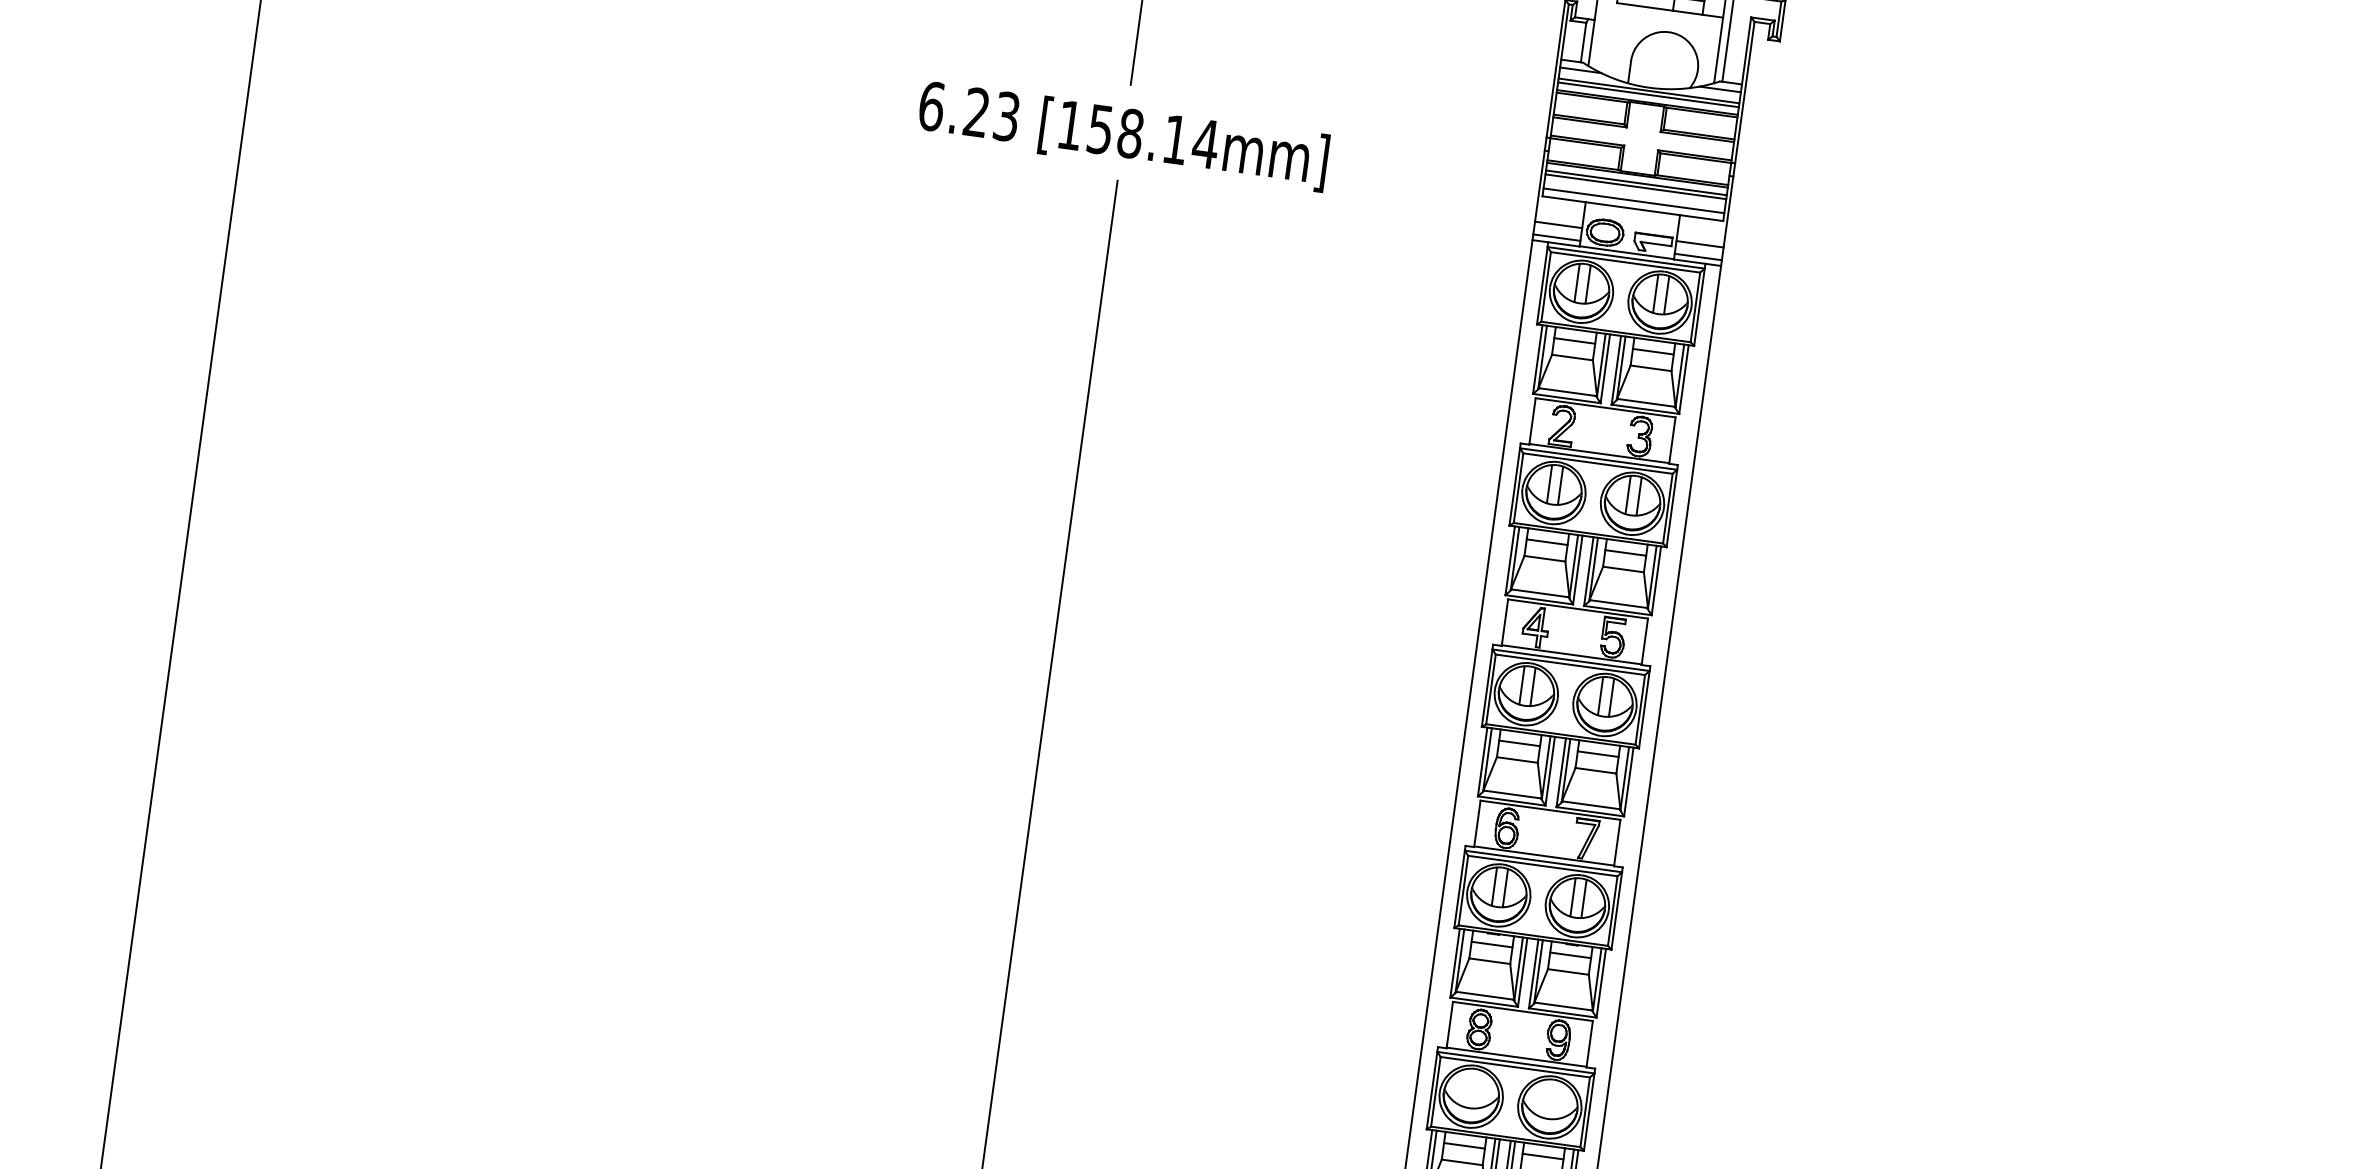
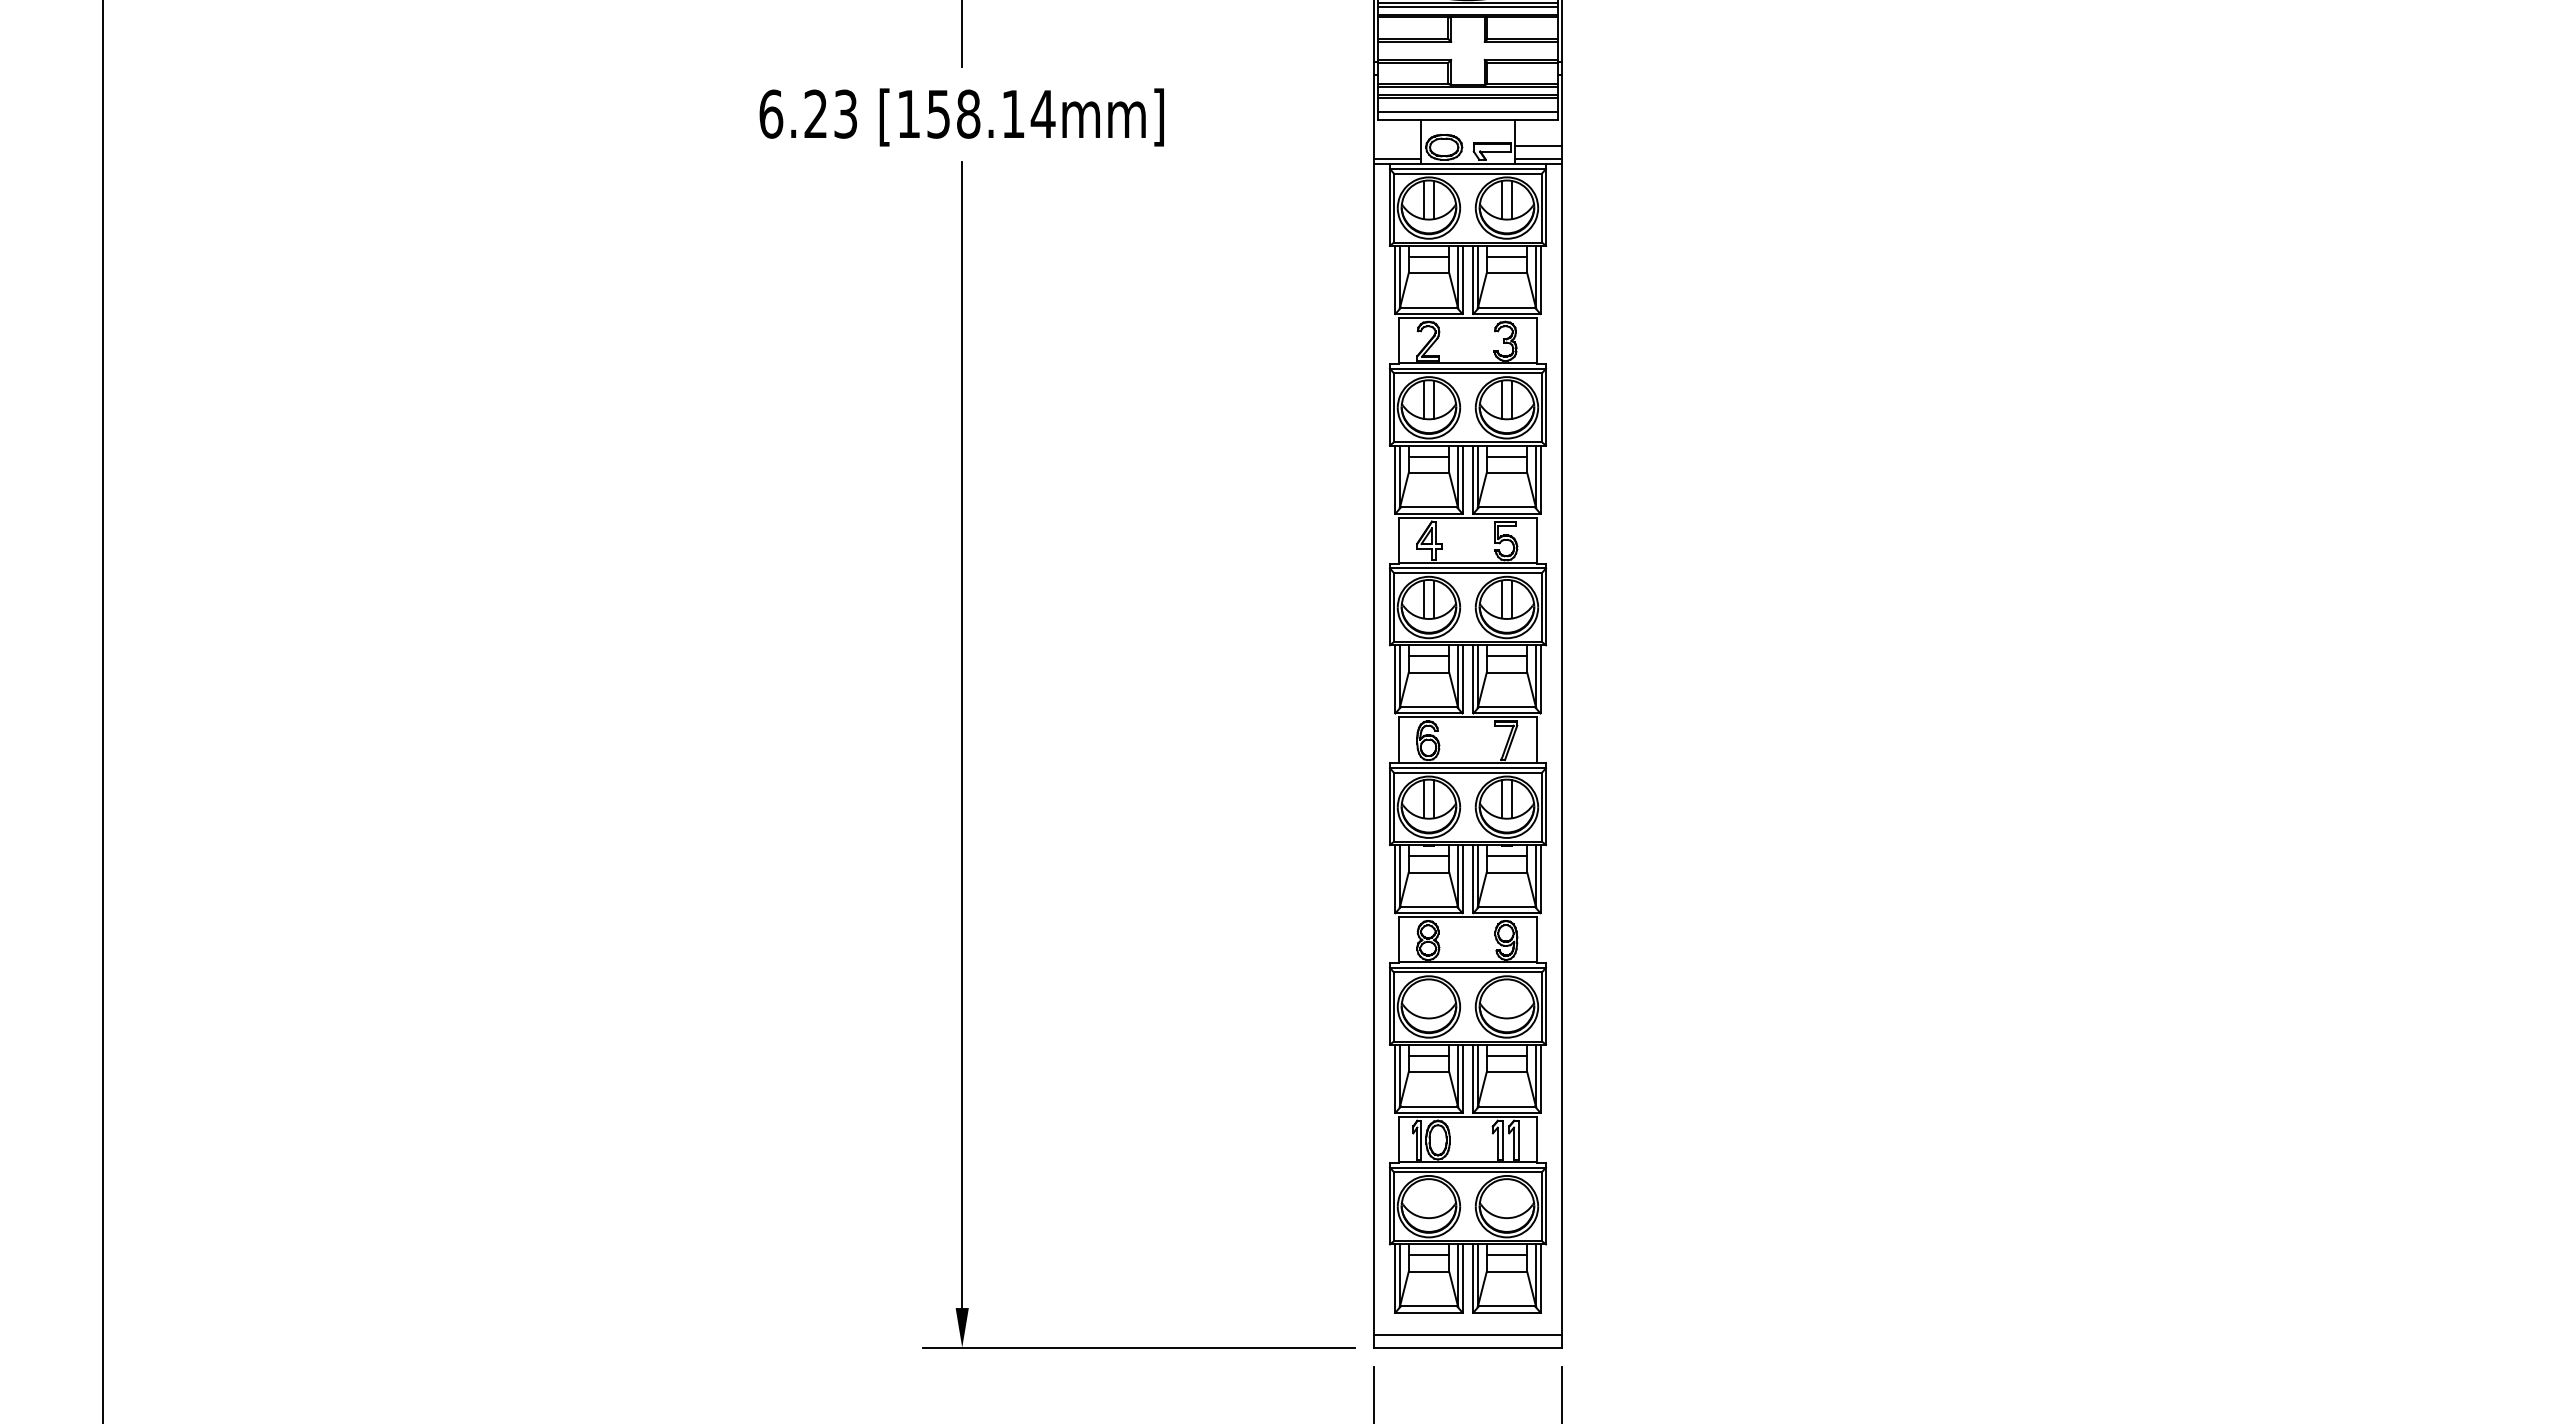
line: (1558, 224) -> (1397, 145), removed

